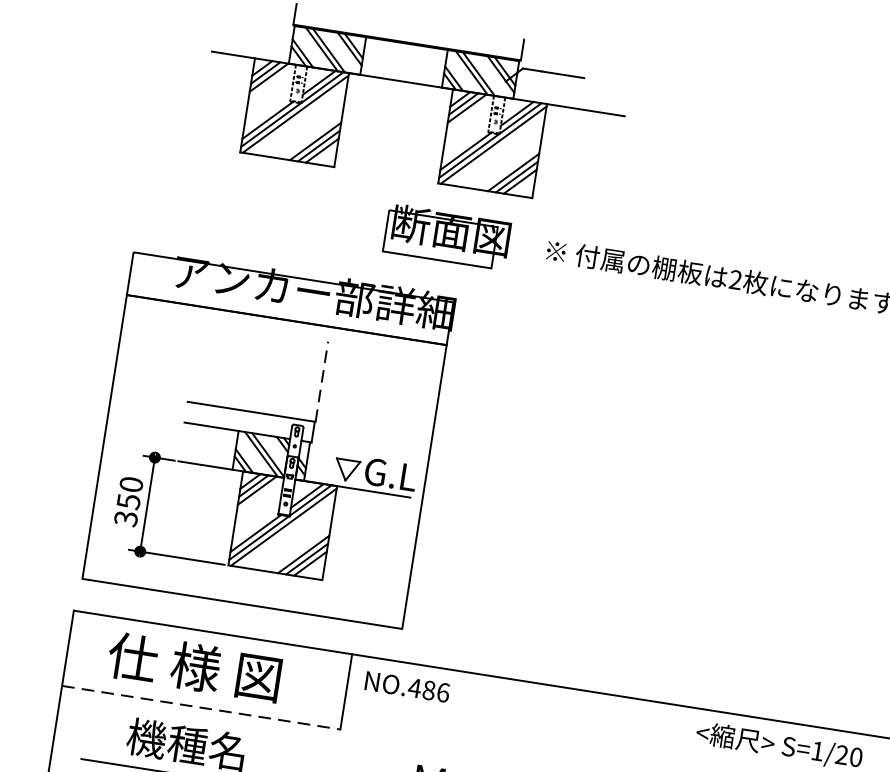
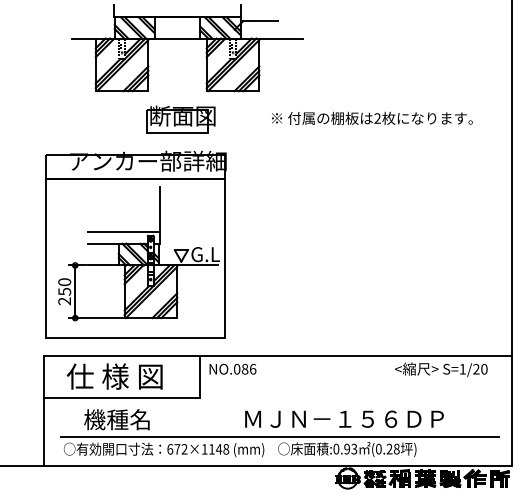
part: (446, 236) -> (180, 119), moved
line: (322, 381) -> (160, 209), dashed -> solid
text: (125, 518) -> (64, 301), 350 -> 250
text: (413, 686) -> (236, 368), NO.486 -> NO.086
line: (200, 708) -> (121, 398), dashed -> solid

